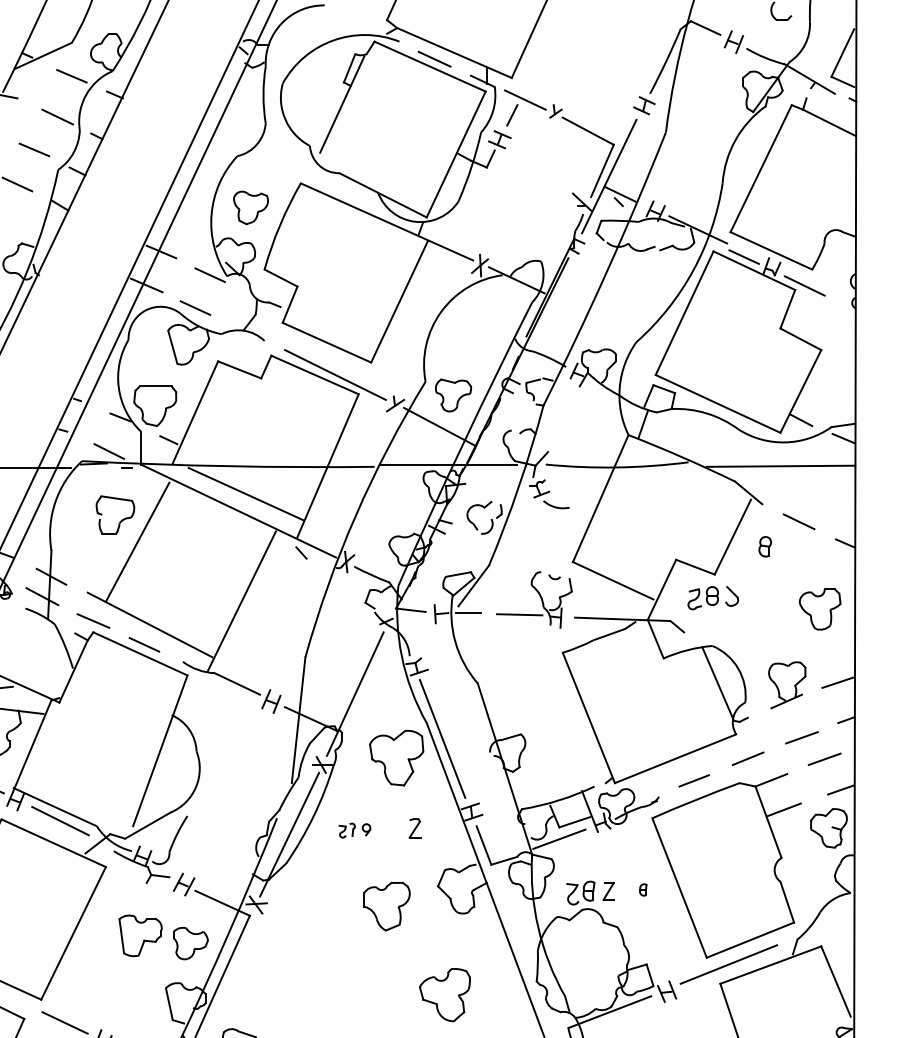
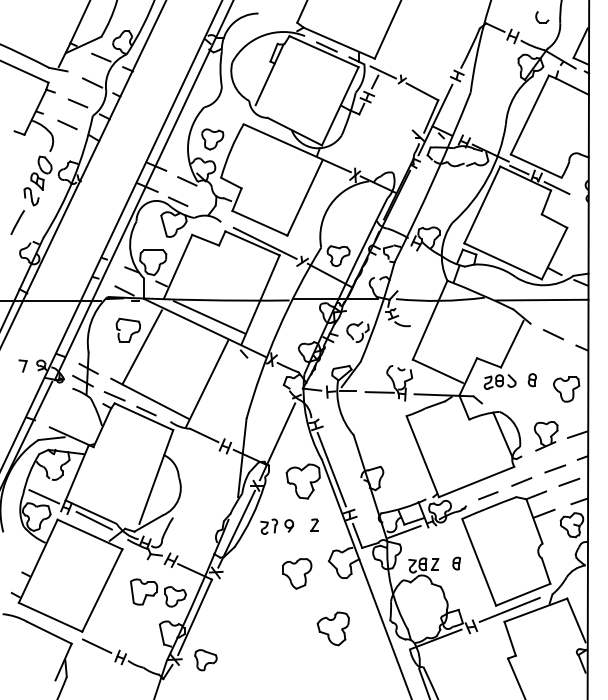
part: (763, 547) -> (531, 380), moved
part: (355, 830) -> (277, 526), size x1.67
part: (643, 889) -> (456, 563), size x1.67

